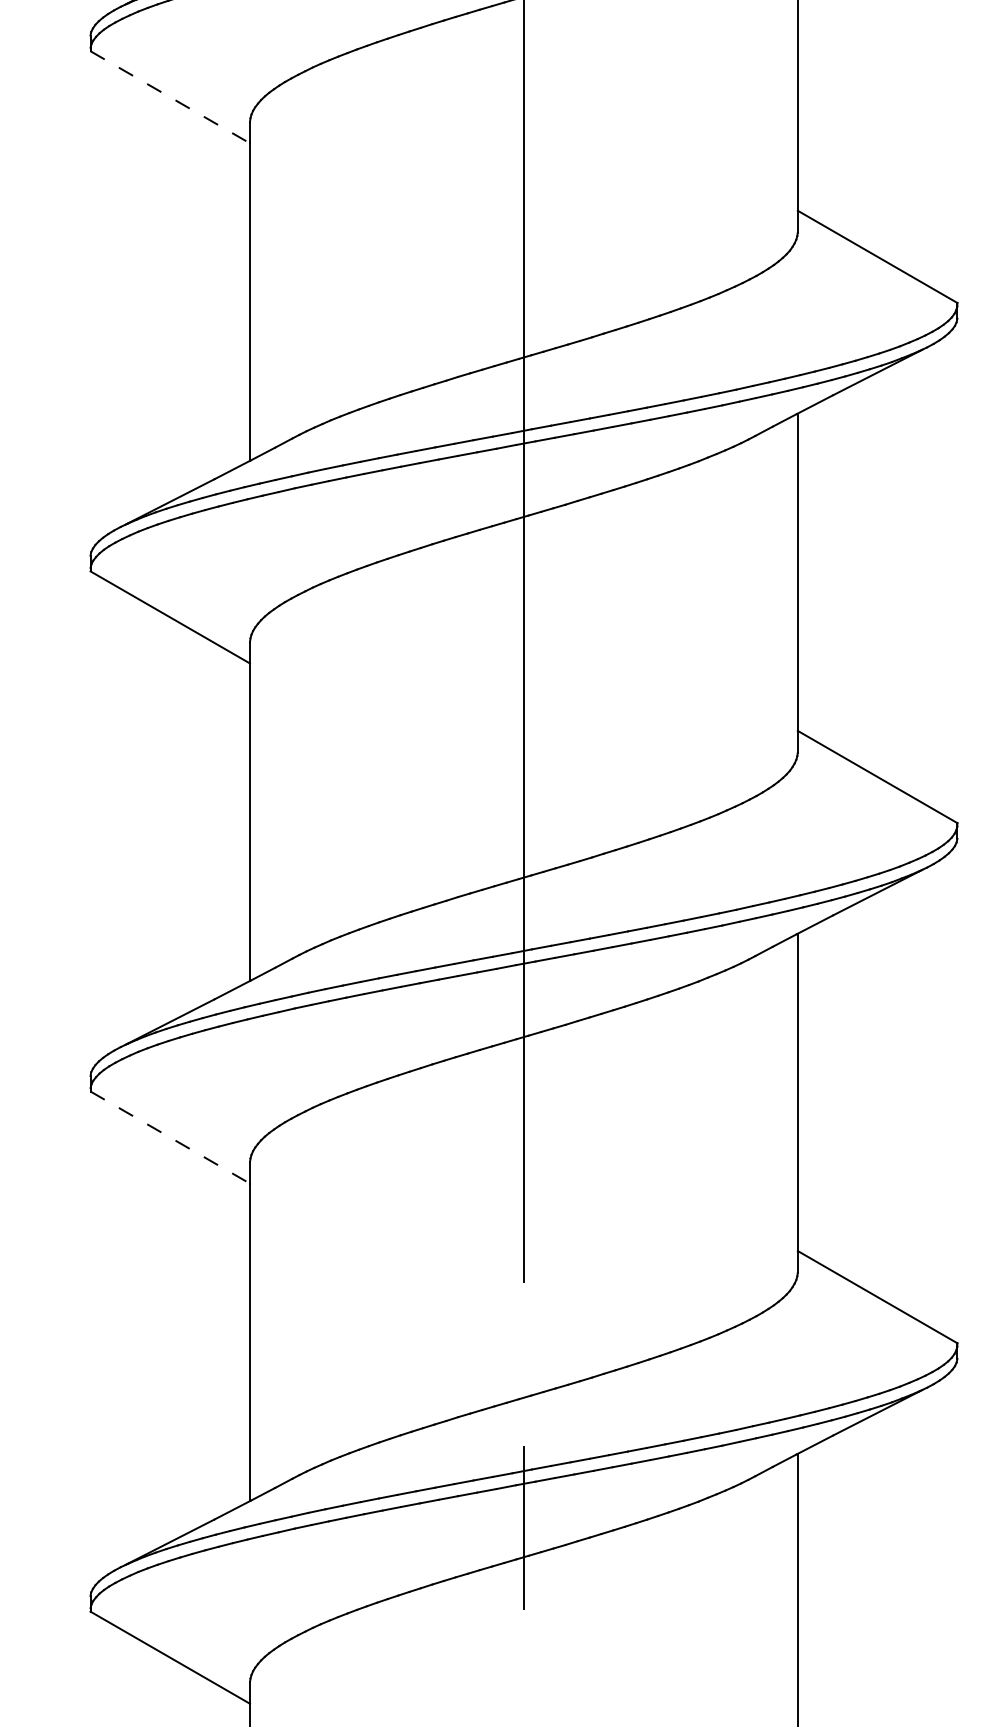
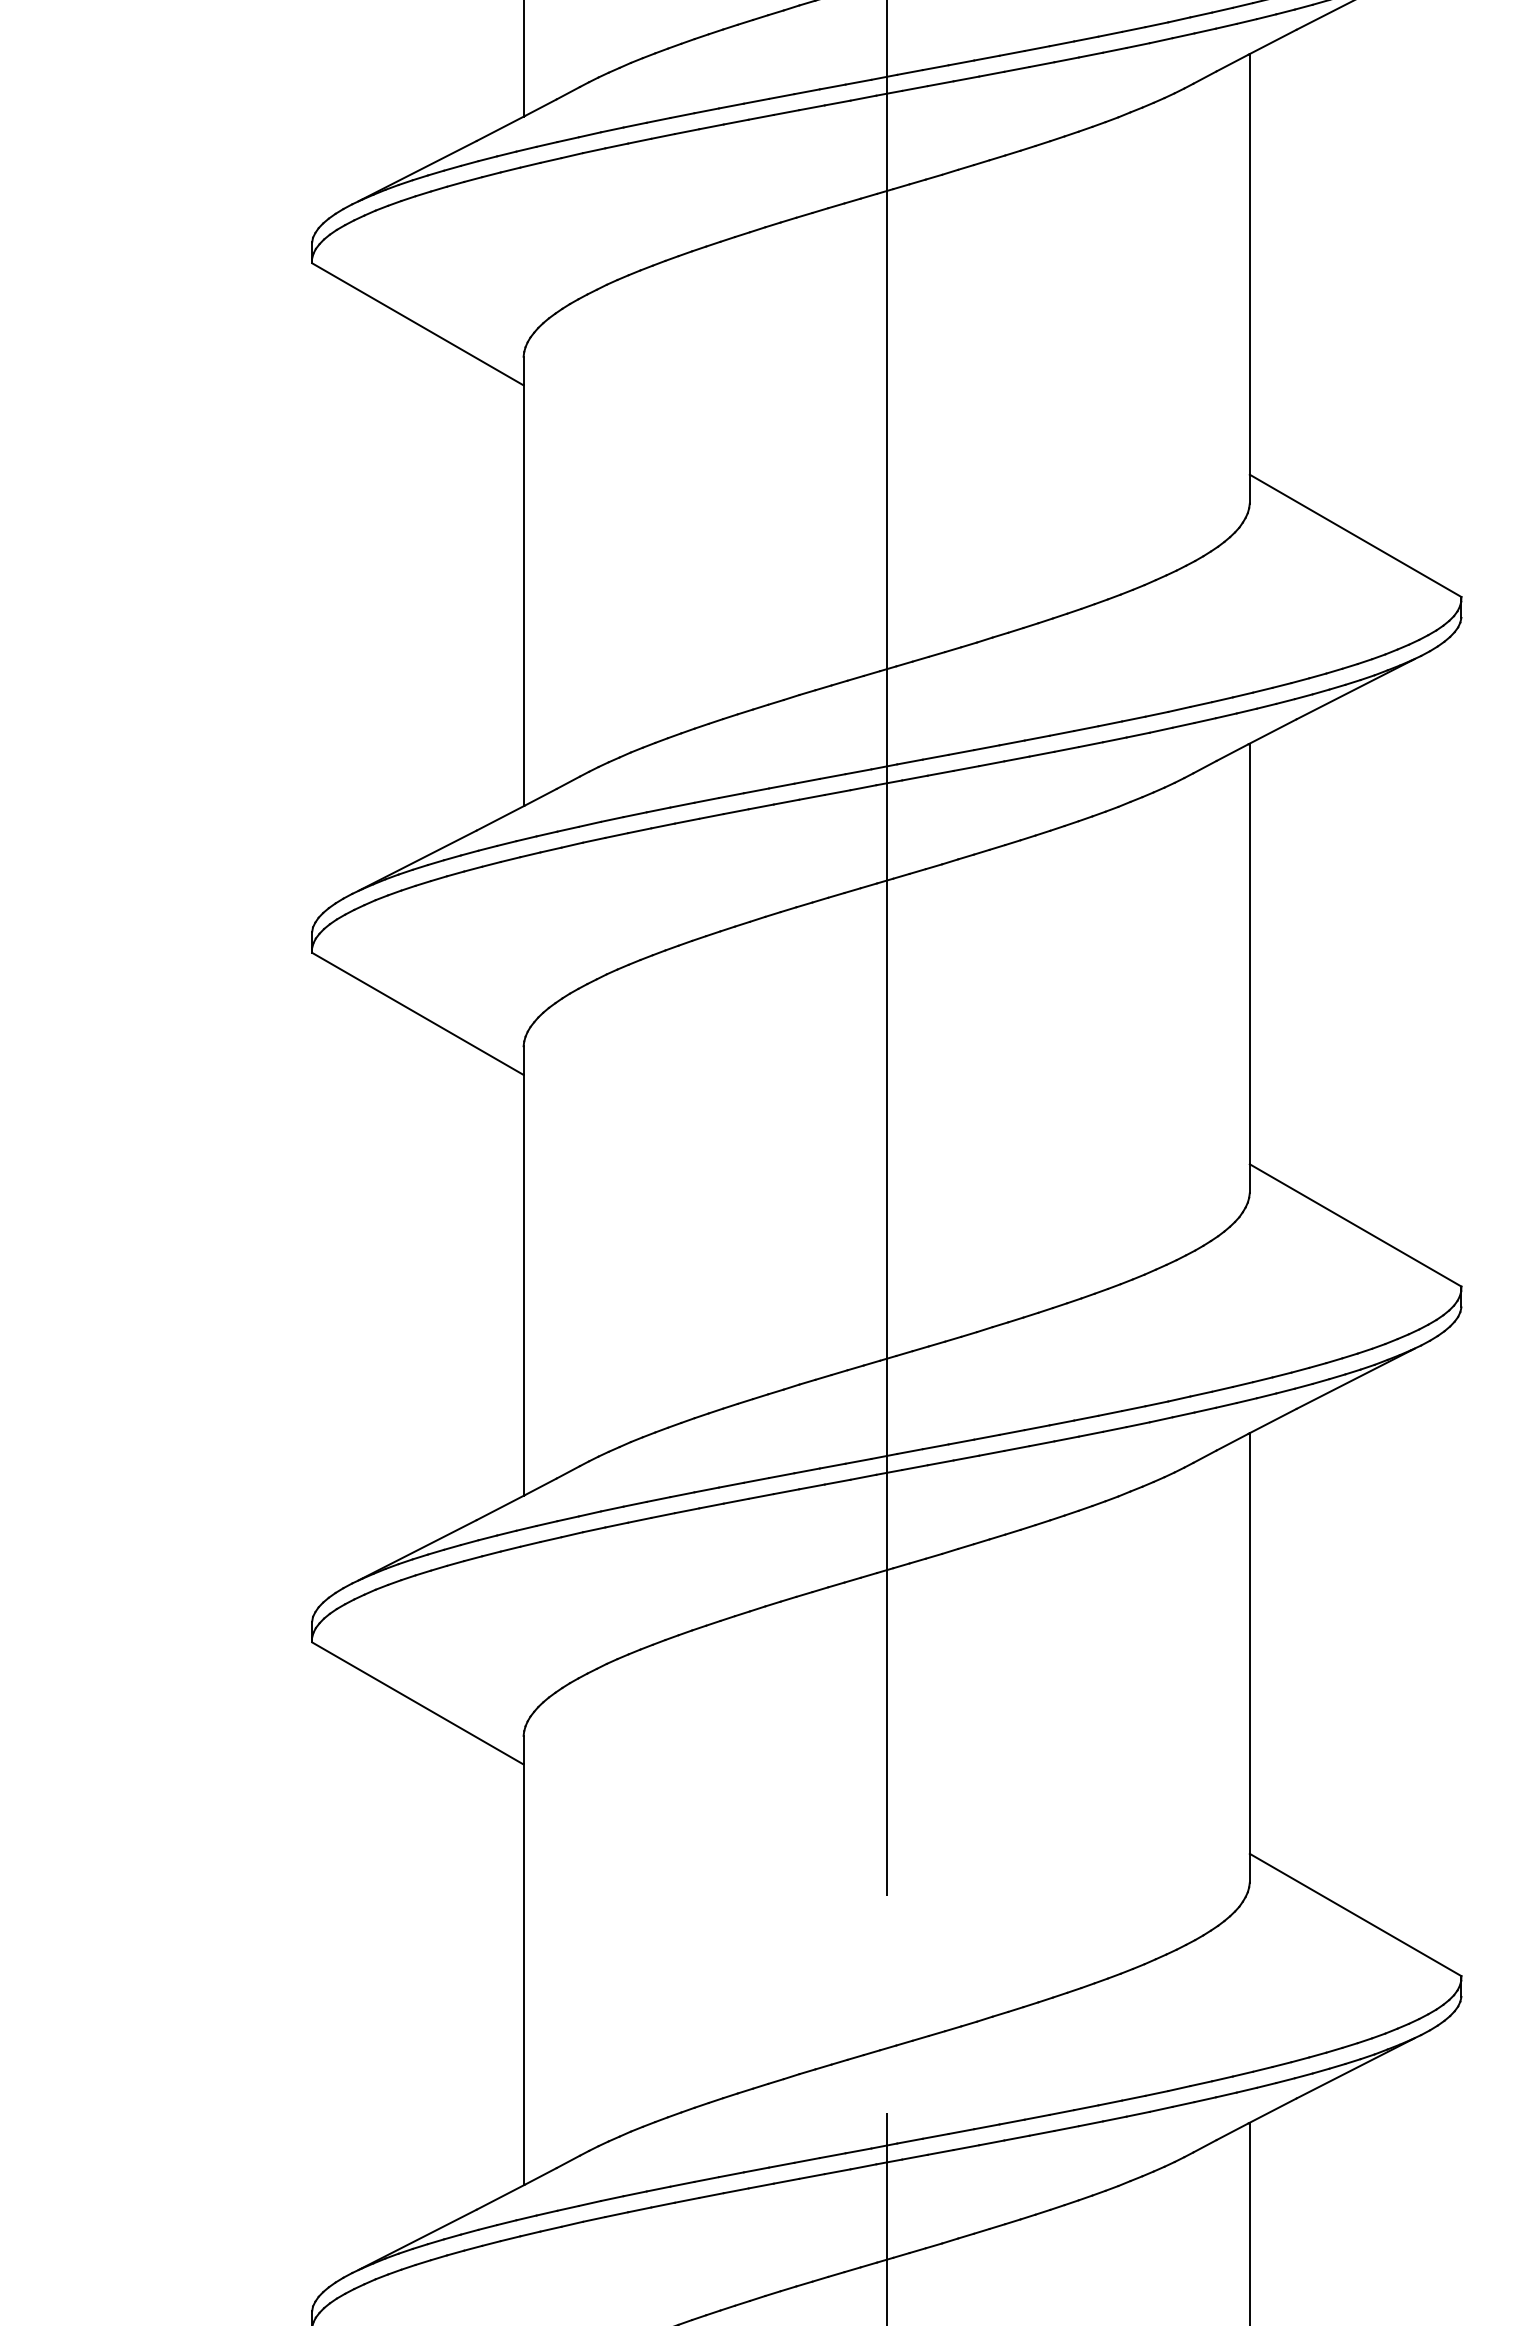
line: (170, 97) -> (418, 324), dashed -> solid
line: (170, 1137) -> (418, 1703), dashed -> solid

